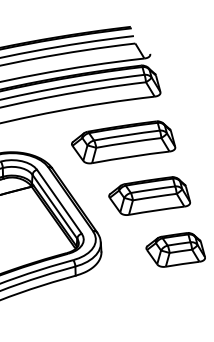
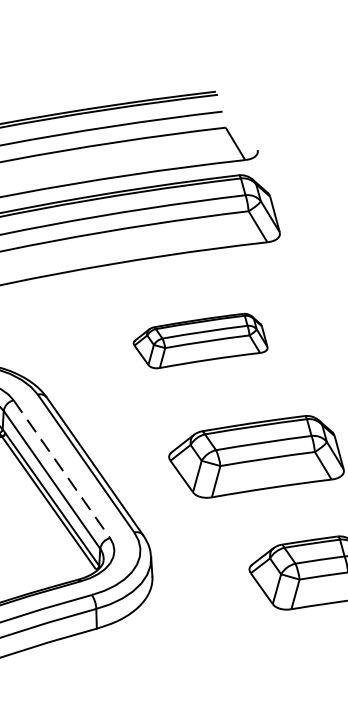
part: (123, 142) -> (200, 341), size x0.6
line: (59, 201) -> (61, 468), solid -> dashed

